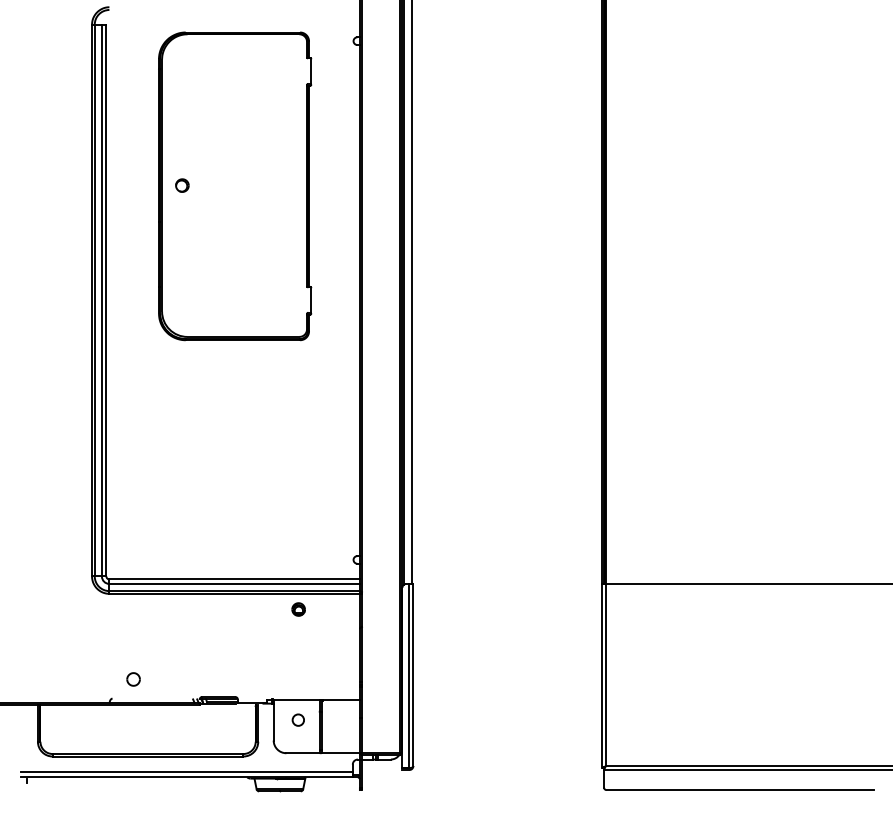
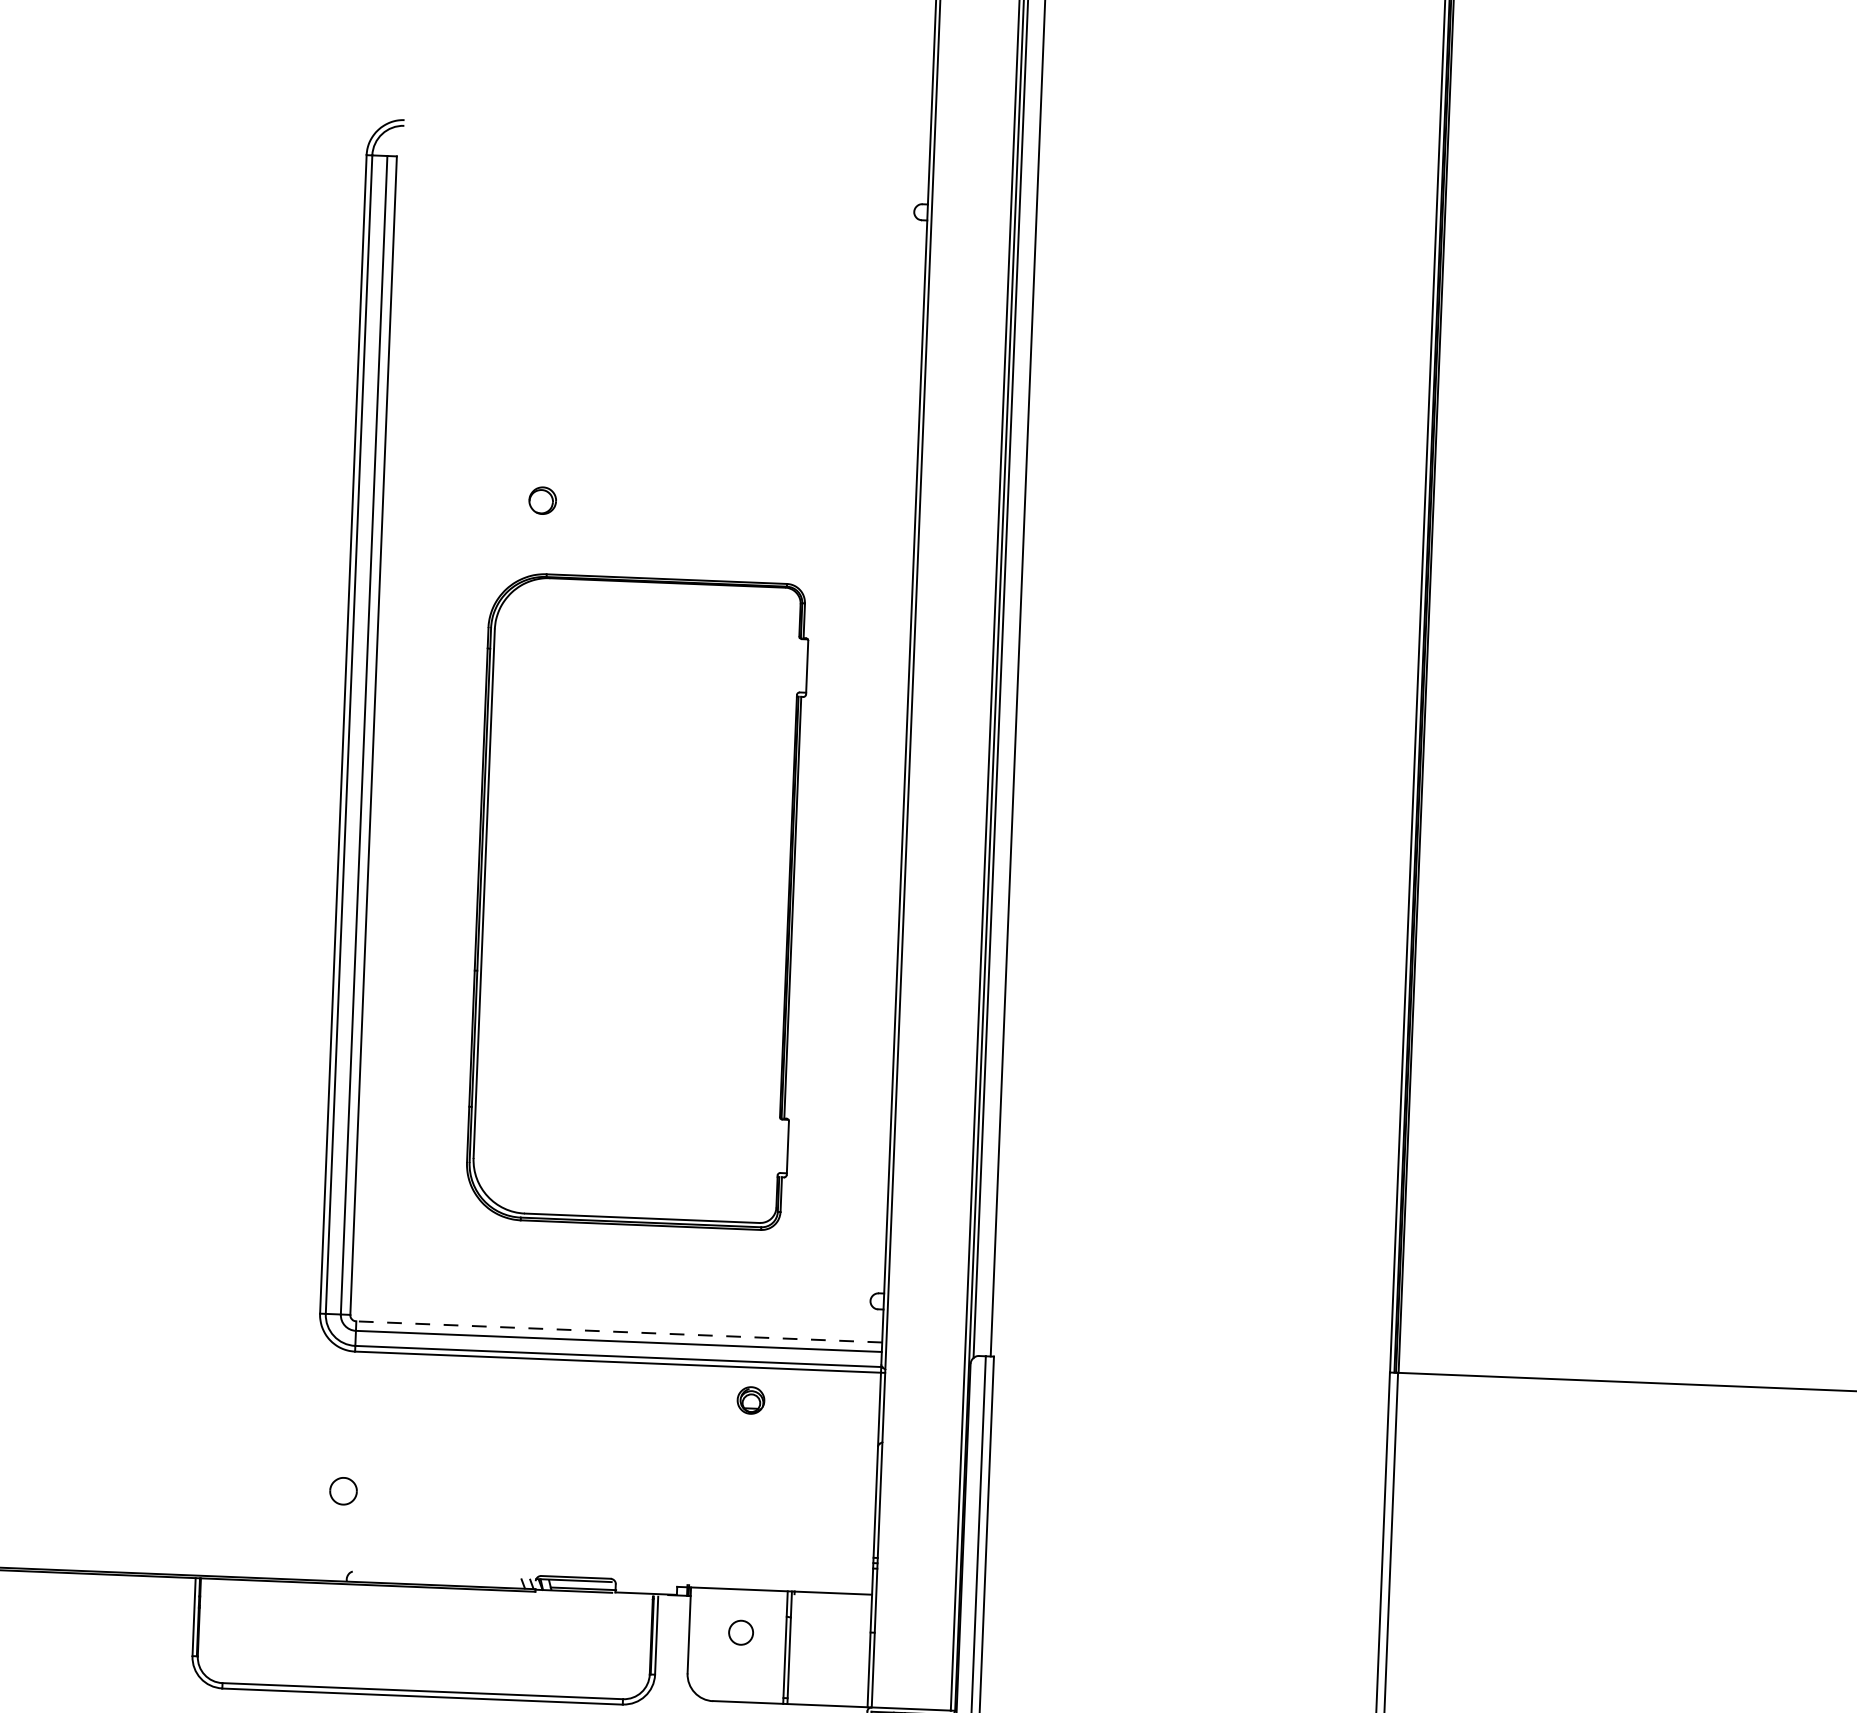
part: (235, 186) -> (638, 901), moved
line: (234, 579) -> (618, 1332), solid -> dashed
part: (133, 679) -> (343, 1491), moved

